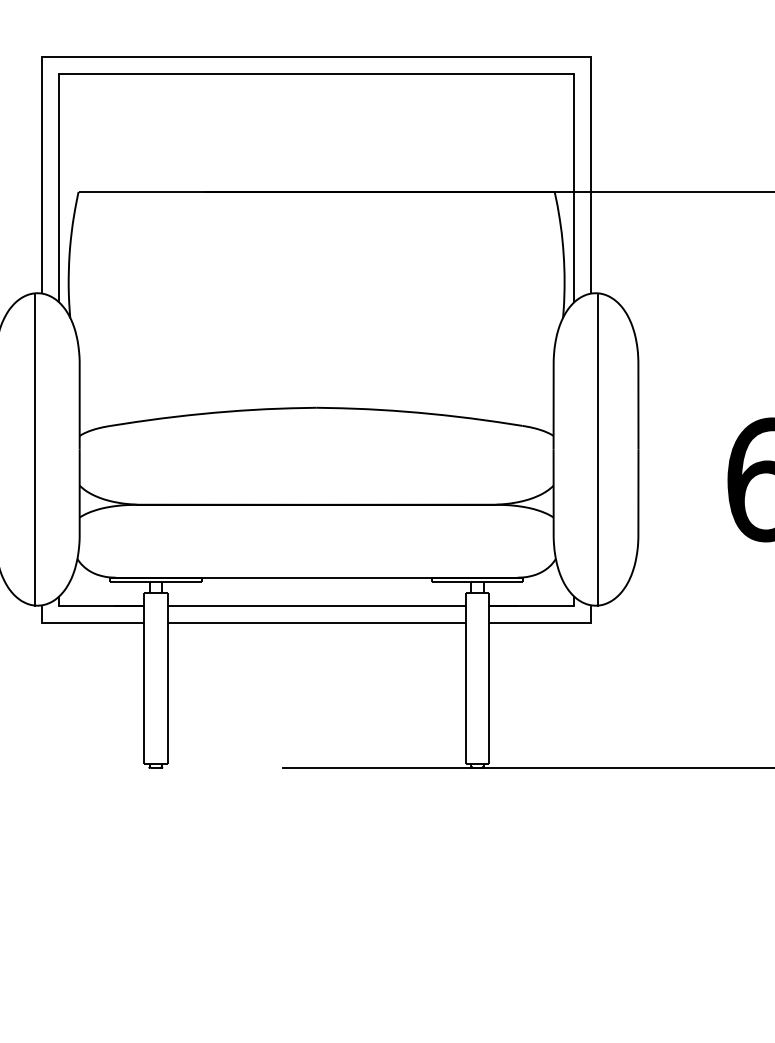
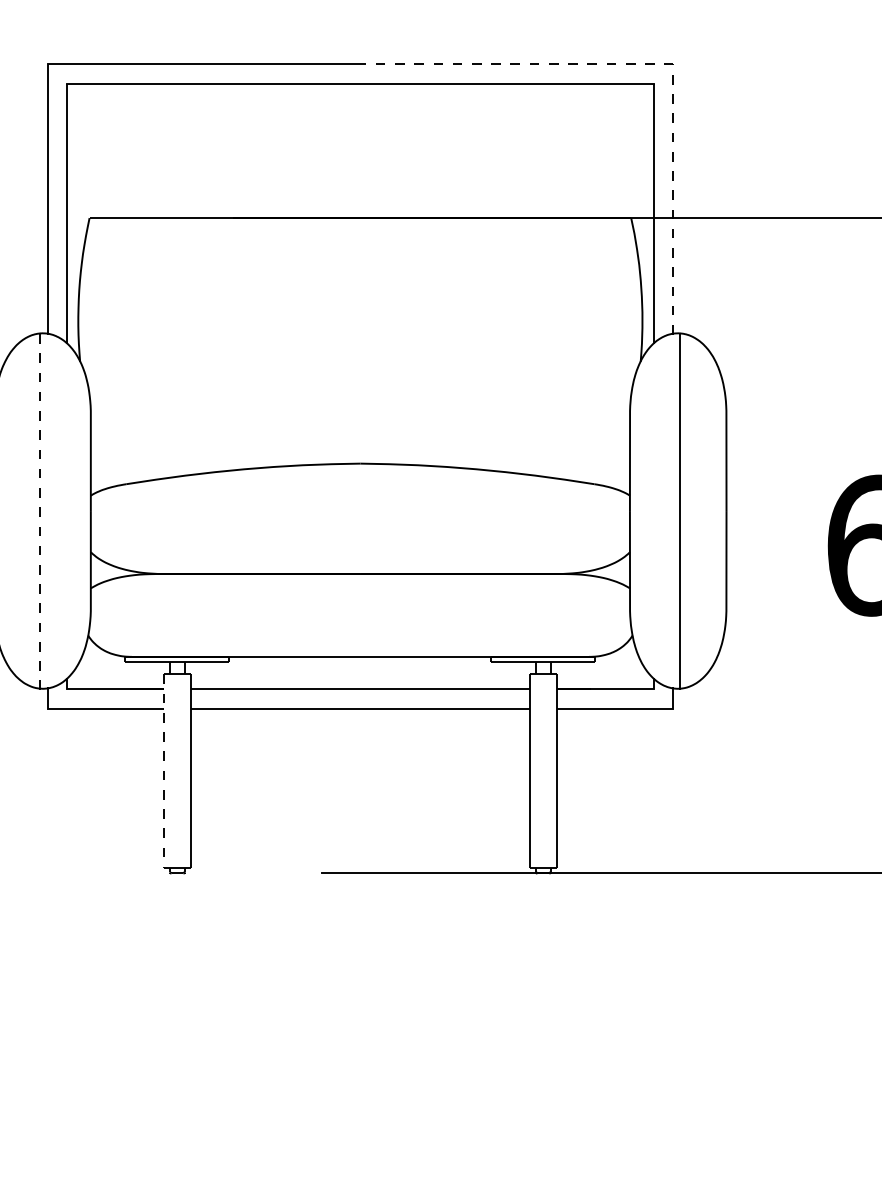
line: (573, 56) -> (652, 64), solid -> dashed
line: (35, 449) -> (40, 511), solid -> dashed
line: (144, 678) -> (164, 771), solid -> dashed

